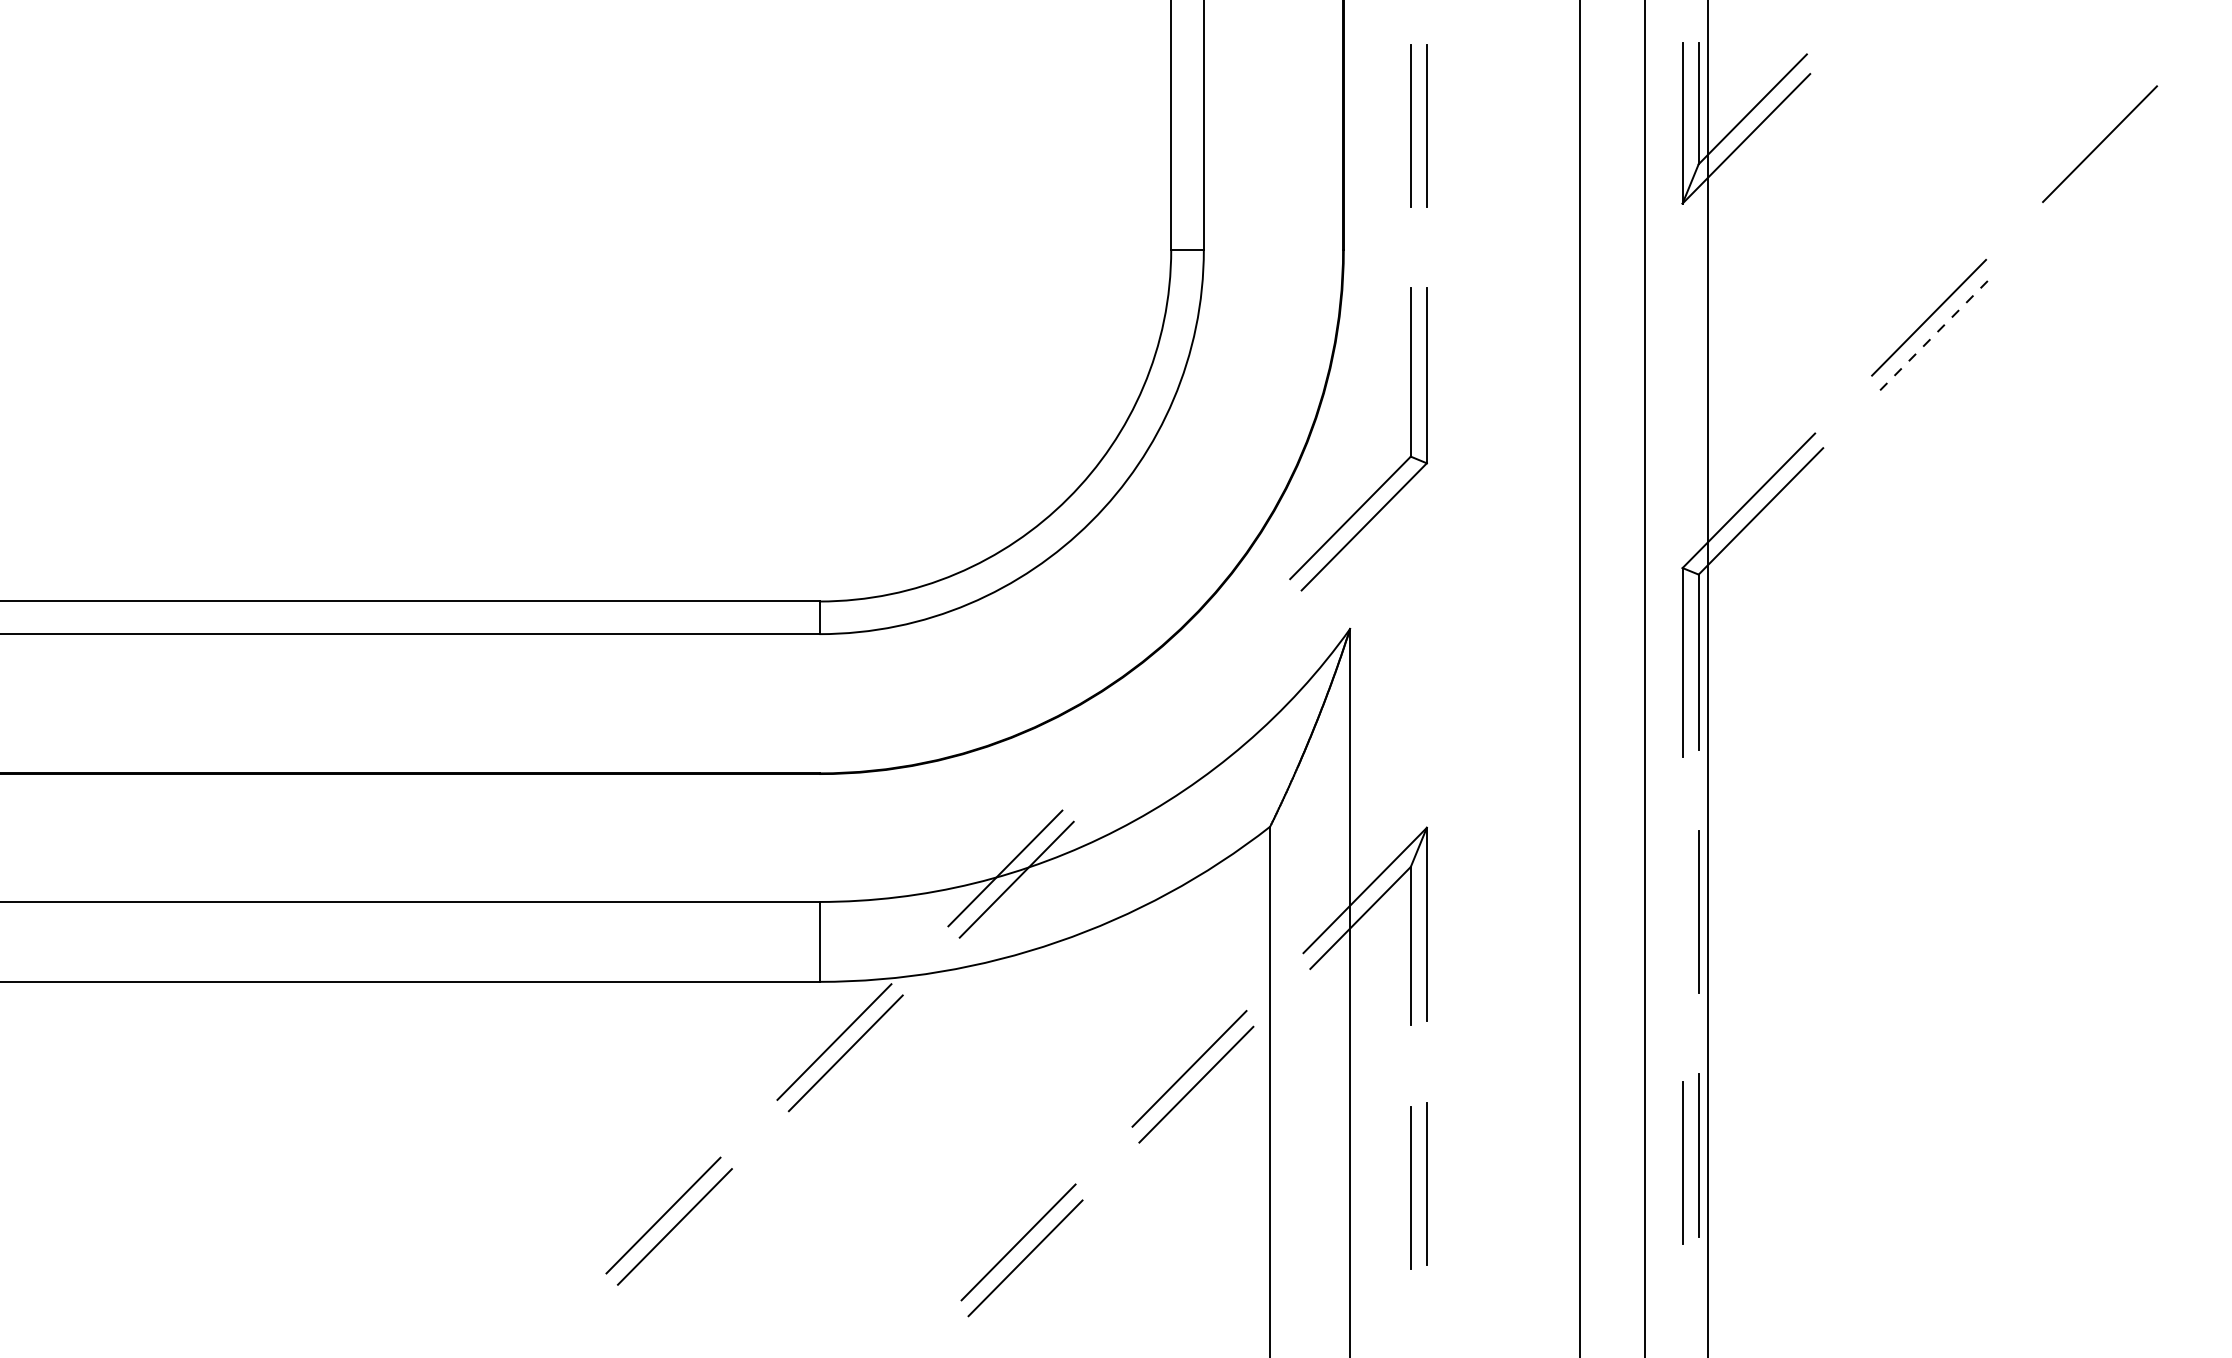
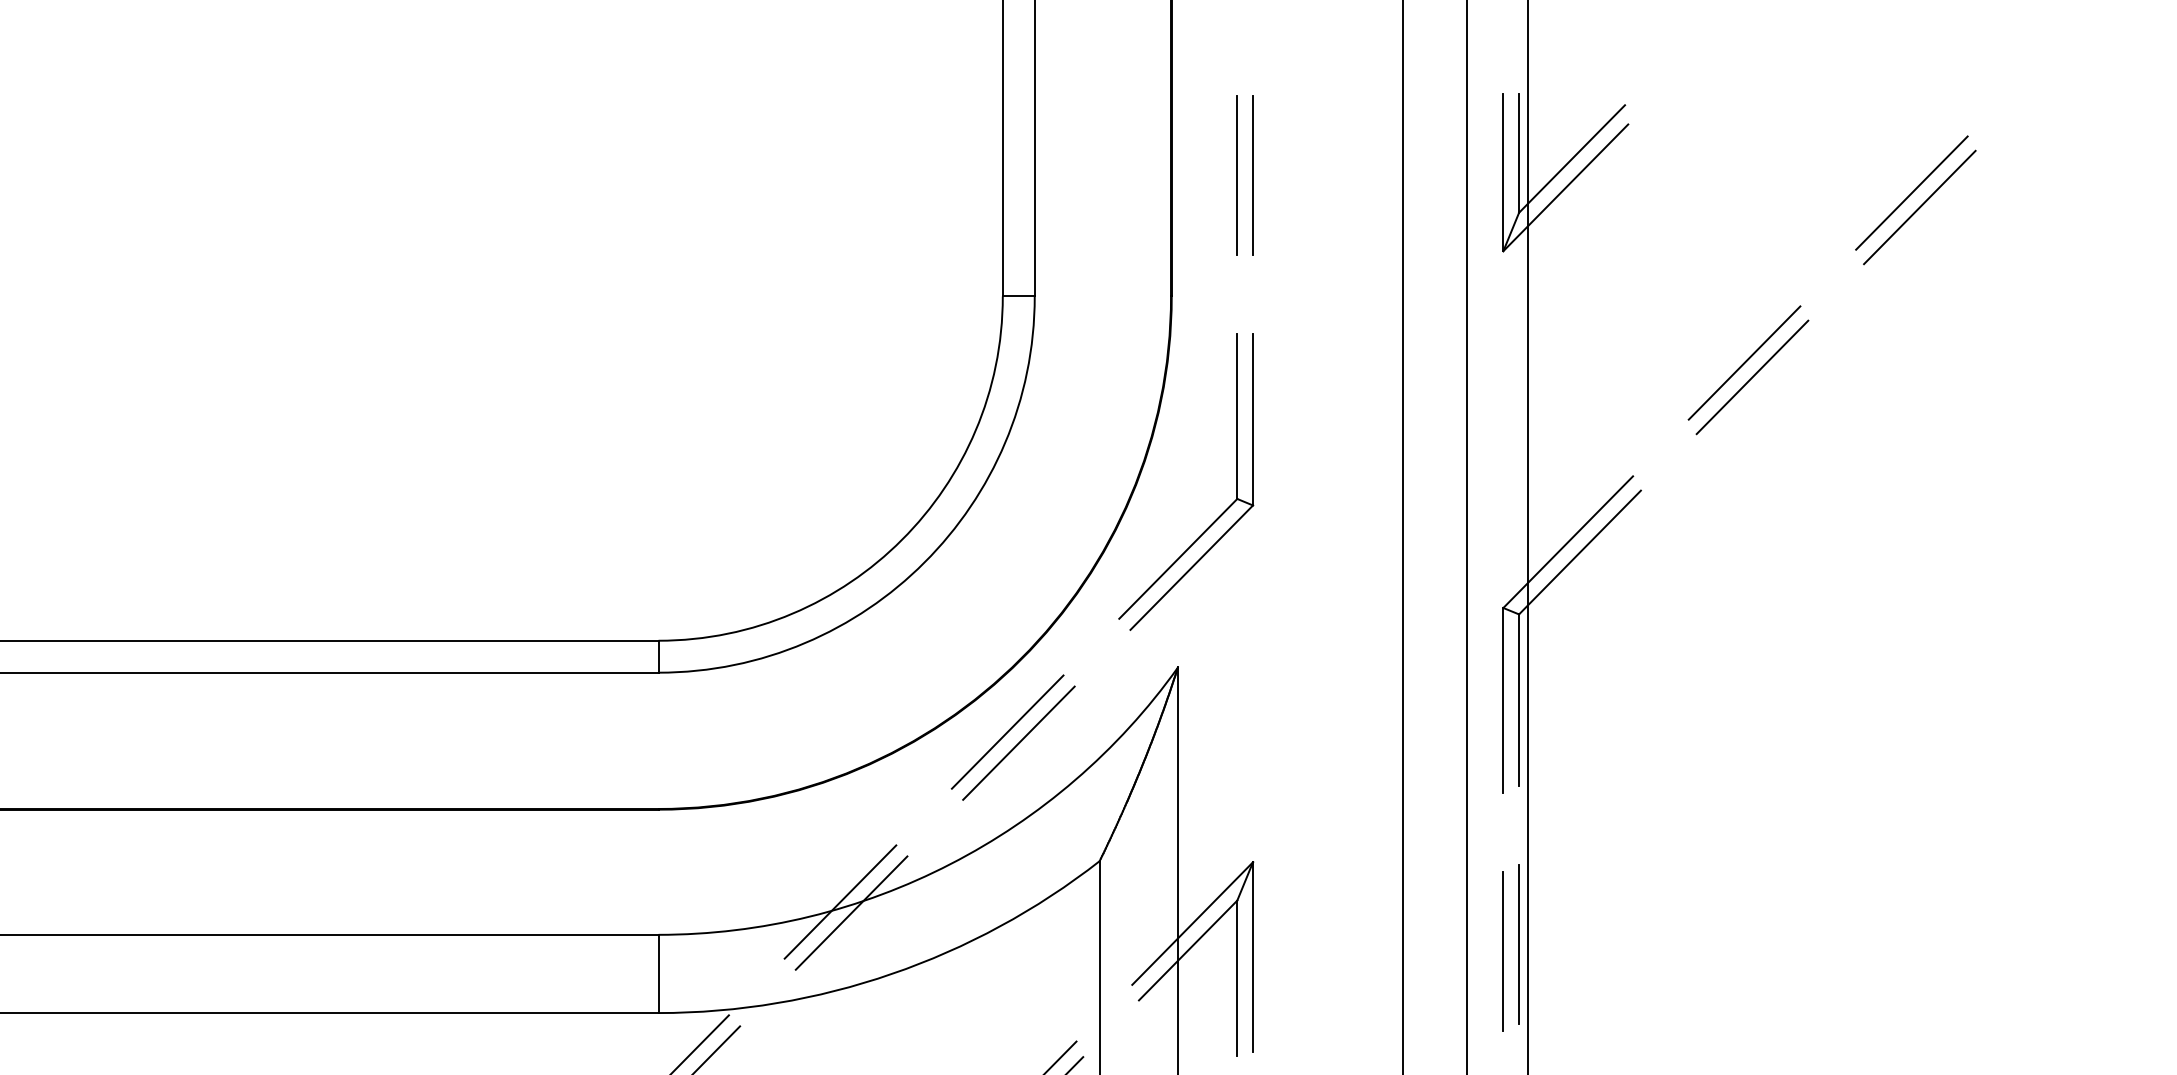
line: (2108, 158) -> (1920, 207), added
line: (1937, 332) -> (1752, 377), dashed -> solid
line: (1176, 694) -> (1007, 731), added
line: (1187, 706) -> (1018, 743), added
line: (1682, 918) -> (1503, 951), added

